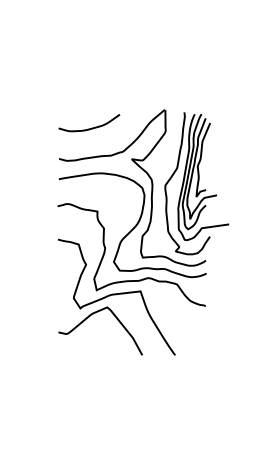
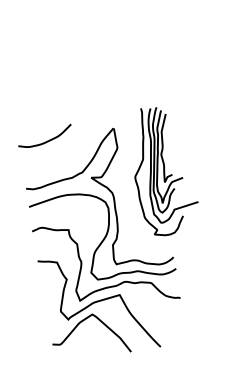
curve: (91, 127) -> (47, 140), moved
part: (196, 183) -> (162, 170), moved

